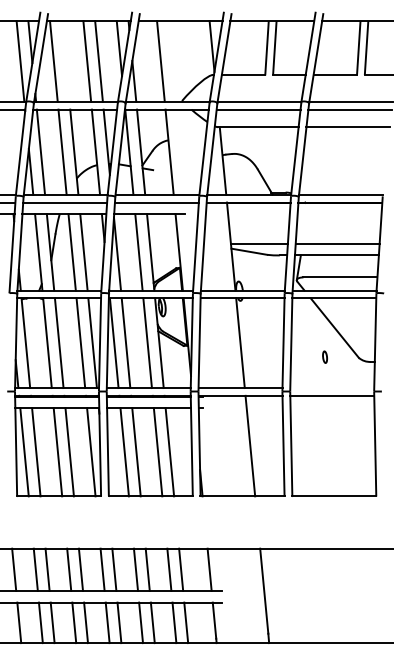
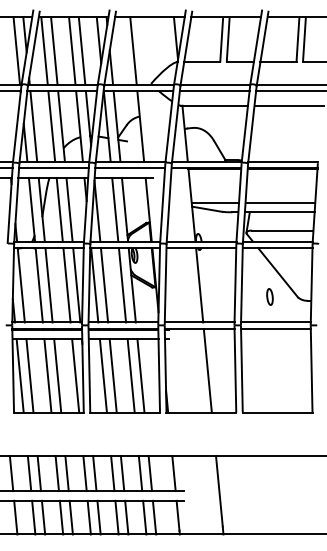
line: (65, 61) -> (54, 51), added
part: (324, 356) -> (269, 296), size x1.67
line: (332, 388) -> (276, 322), added

